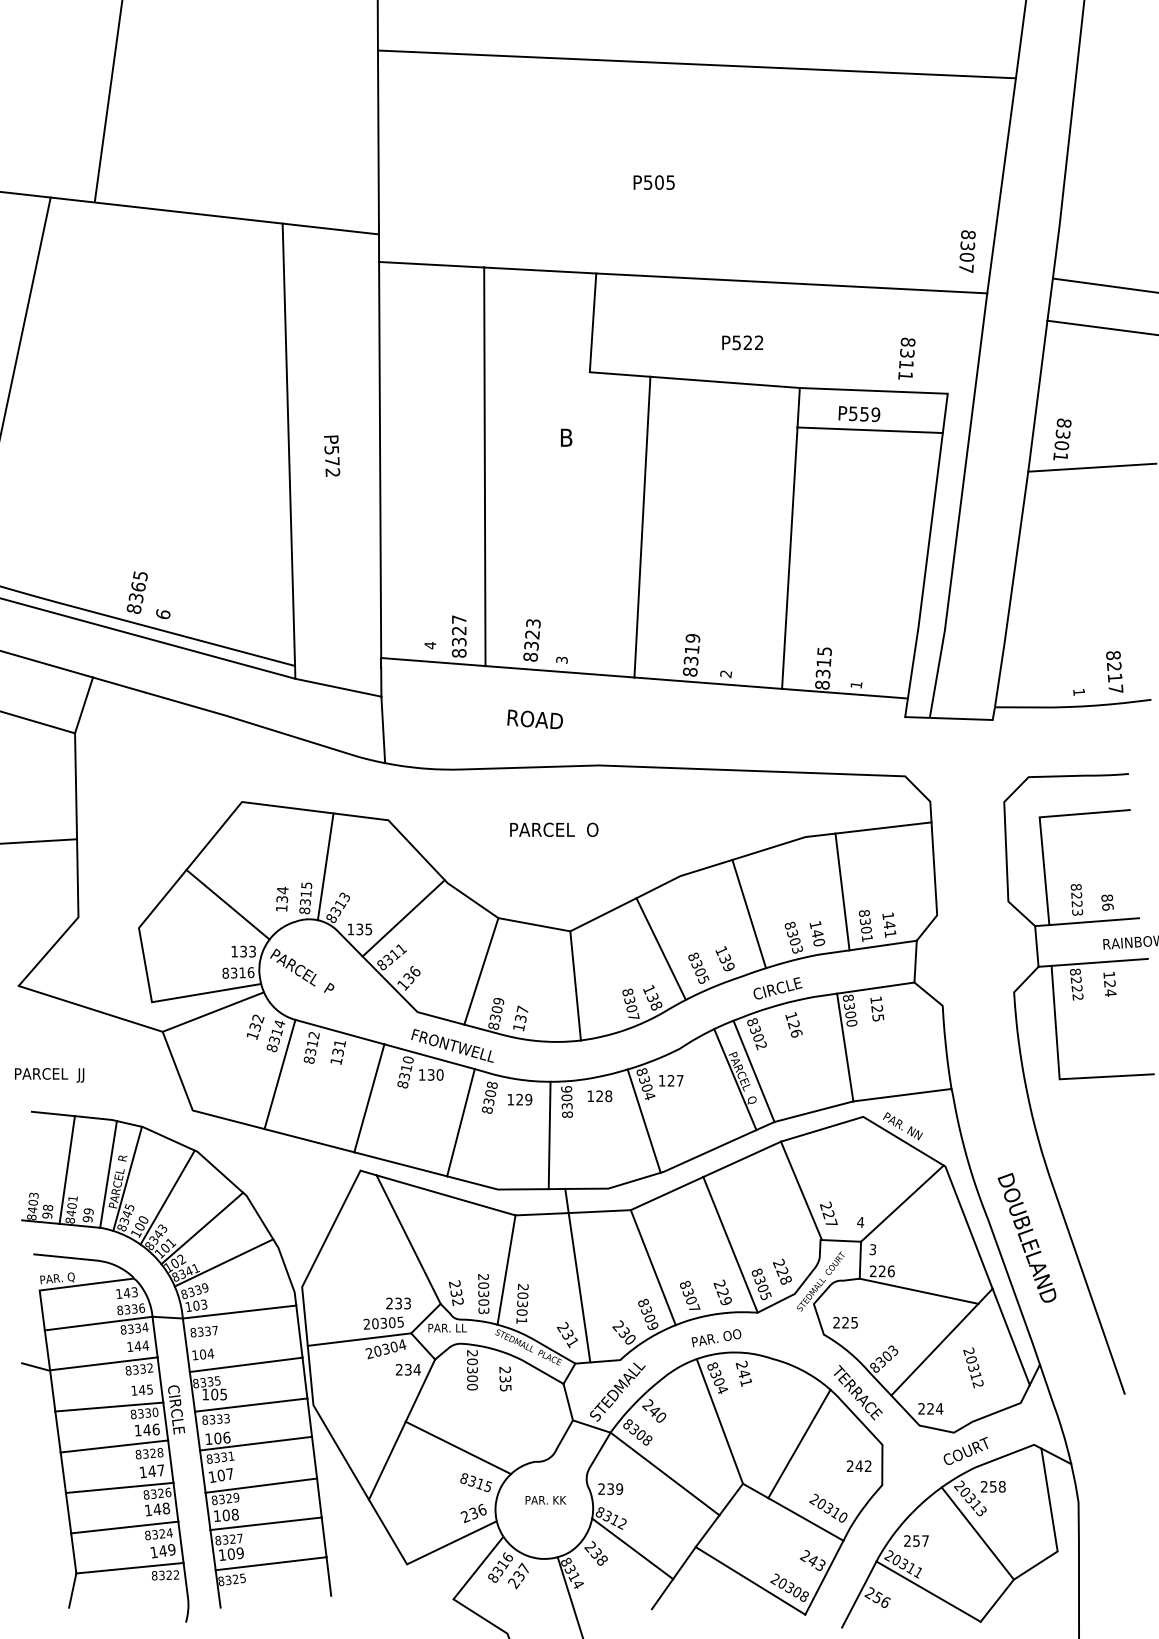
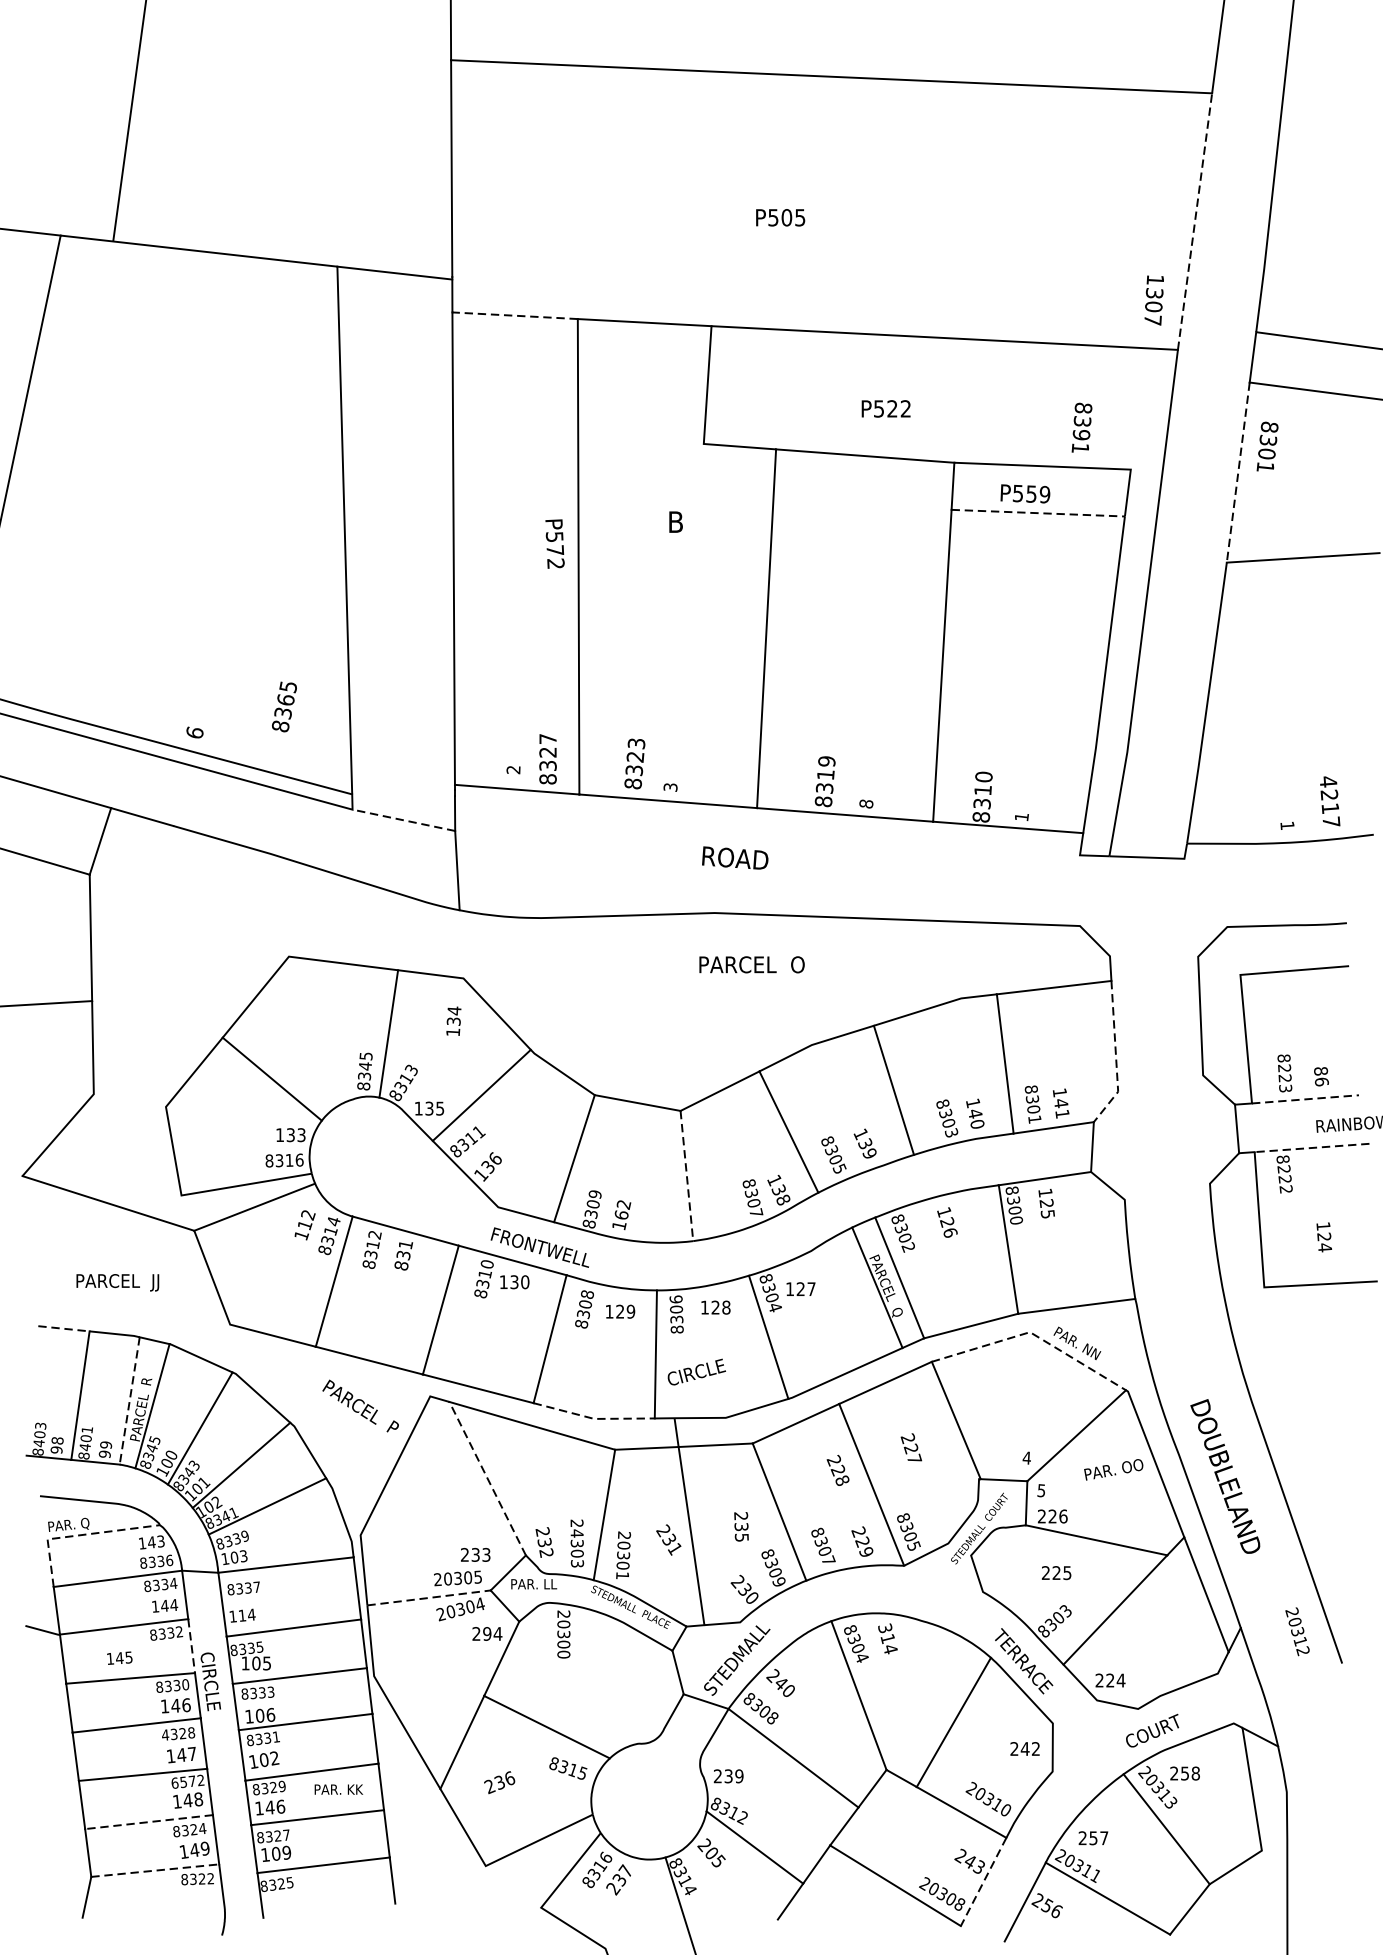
line: (1001, 185) -> (1194, 221), solid -> dashed
text: (968, 234) -> (1155, 279), 8307 -> 1307
line: (431, 264) -> (514, 315), solid -> dashed
text: (906, 364) -> (1081, 434), 8311 -> 8391
line: (1037, 396) -> (1237, 472), solid -> dashed
line: (870, 430) -> (1038, 513), solid -> dashed
text: (1062, 439) -> (1267, 446), moved
text: (332, 455) -> (555, 543), moved
text: (136, 592) -> (283, 706), moved
text: (430, 645) -> (513, 769), 4 -> 2
text: (824, 651) -> (983, 777), 8315 -> 8310
text: (1113, 655) -> (1328, 781), 8217 -> 4217
text: (726, 674) -> (866, 804), 2 -> 8
line: (338, 687) -> (404, 820), solid -> dashed
text: (534, 718) -> (734, 857), moved
text: (554, 829) -> (752, 964), moved
line: (935, 885) -> (1116, 1056), solid -> dashed
text: (305, 893) -> (364, 1065), 8315 -> 8345
text: (282, 899) -> (454, 1021), moved
line: (1094, 921) -> (1305, 1099), solid -> dashed
line: (1099, 962) -> (1311, 1148), solid -> dashed
text: (302, 970) -> (361, 1405), moved
text: (1109, 983) -> (1323, 1236), moved
line: (575, 985) -> (686, 1175), solid -> dashed
text: (777, 988) -> (696, 1372), moved
text: (521, 1013) -> (622, 1208), 137 -> 162
text: (255, 1027) -> (305, 1225), 132 -> 112
text: (336, 1061) -> (401, 1266), 131 -> 831
text: (49, 1075) -> (117, 1282), moved
line: (53, 1113) -> (64, 1328), solid -> dashed
line: (866, 1118) -> (1033, 1334), solid -> dashed
line: (108, 1174) -> (129, 1400), solid -> dashed
line: (498, 1189) -> (594, 1418), solid -> dashed
text: (828, 1212) -> (910, 1446), moved
line: (408, 1239) -> (487, 1478), solid -> dashed
text: (873, 1249) -> (1042, 1490), 3 -> 5
text: (782, 1271) -> (838, 1470), moved
text: (483, 1285) -> (576, 1533), 20303 -> 24303
line: (66, 1287) -> (79, 1535), solid -> dashed
text: (845, 1322) -> (1056, 1572), moved
text: (566, 1335) -> (667, 1540), moved
text: (716, 1338) -> (1113, 1470), moved
line: (359, 1339) -> (429, 1597), solid -> dashed
text: (203, 1354) -> (242, 1615), 104 -> 114
text: (973, 1367) -> (1297, 1631), moved
text: (407, 1369) -> (486, 1633), 234 -> 294
text: (743, 1373) -> (887, 1638), 241 -> 314
text: (505, 1378) -> (741, 1526), moved
line: (160, 1380) -> (191, 1646), solid -> dashed
text: (141, 1389) -> (118, 1657), moved
text: (138, 1454) -> (165, 1734), 8328 -> 4328
text: (229, 1474) -> (273, 1758), 107 -> 102
text: (157, 1493) -> (188, 1781), 8326 -> 6572
text: (545, 1500) -> (338, 1789), moved
text: (473, 1513) -> (499, 1782), moved
text: (230, 1514) -> (275, 1806), 108 -> 146
line: (124, 1527) -> (148, 1822), solid -> dashed
text: (599, 1556) -> (715, 1856), 238 -> 205
line: (129, 1568) -> (154, 1870), solid -> dashed
line: (824, 1577) -> (983, 1881), solid -> dashed

